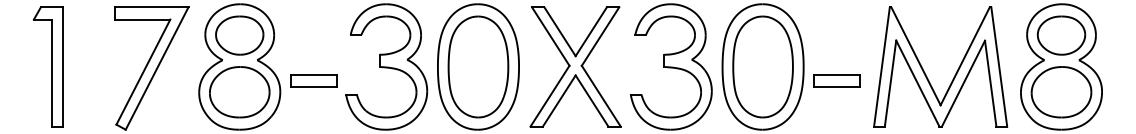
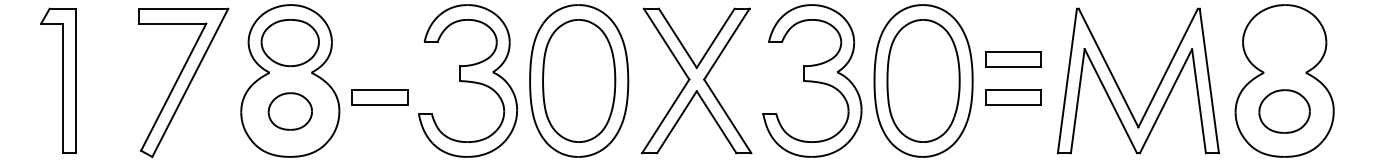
part: (1061, 36) -> (1284, 43), removed
part: (837, 49) -> (1013, 59), added
part: (239, 92) -> (290, 111), size x0.6
part: (1061, 92) -> (1284, 111), size x0.7

